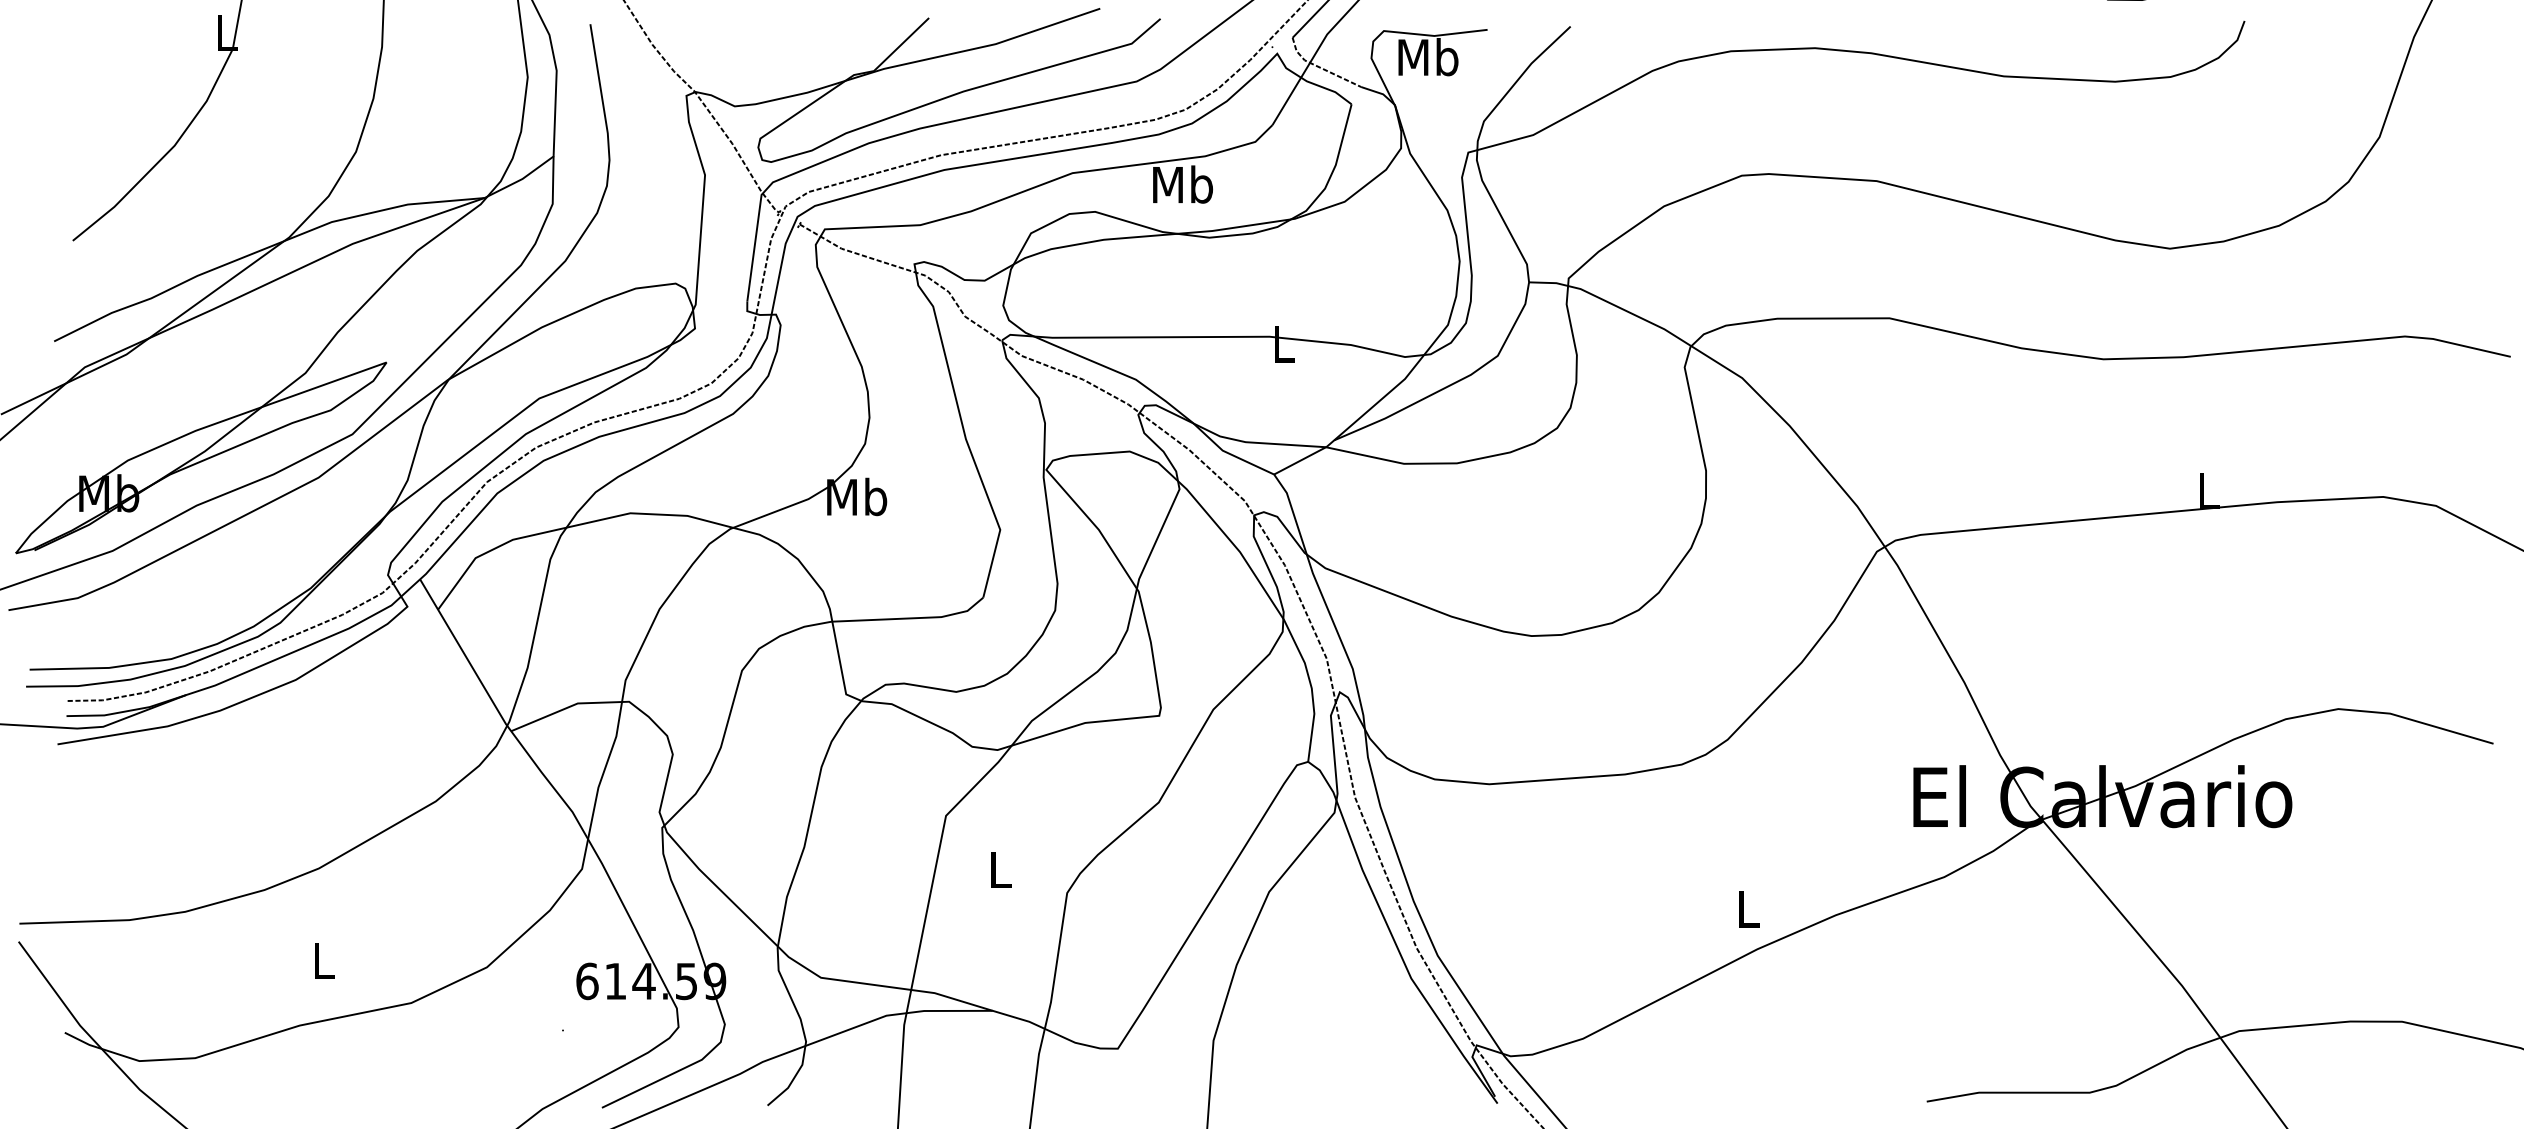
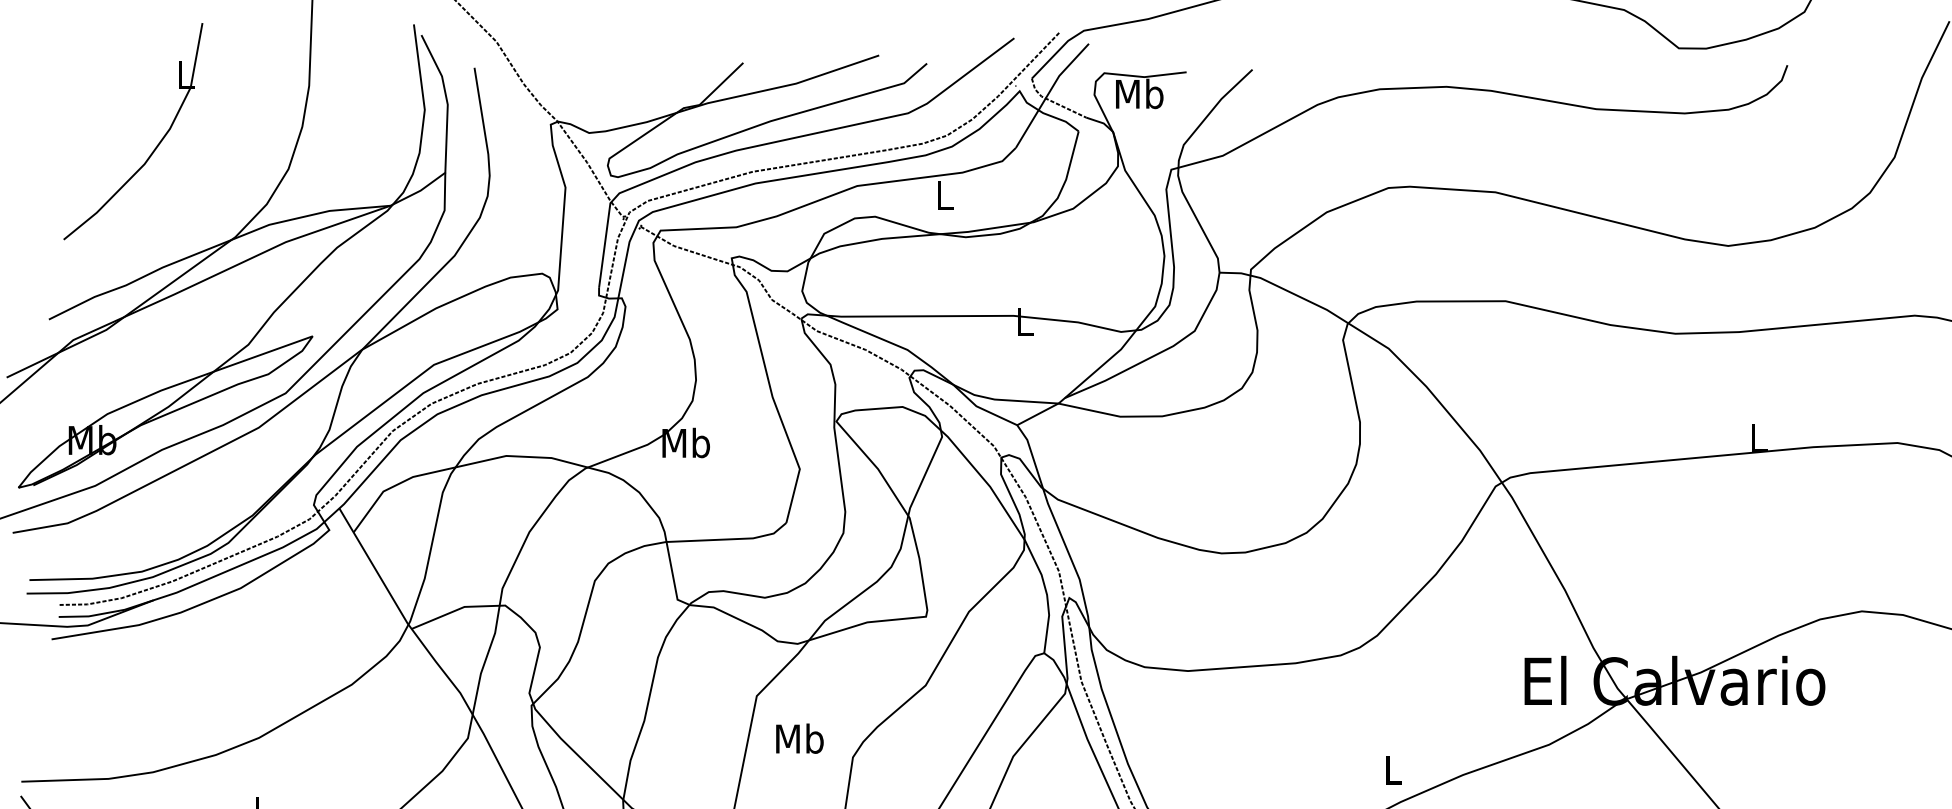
text: (1183, 184) -> (945, 195), Mb -> L
text: (1000, 869) -> (800, 738), L -> Mb

